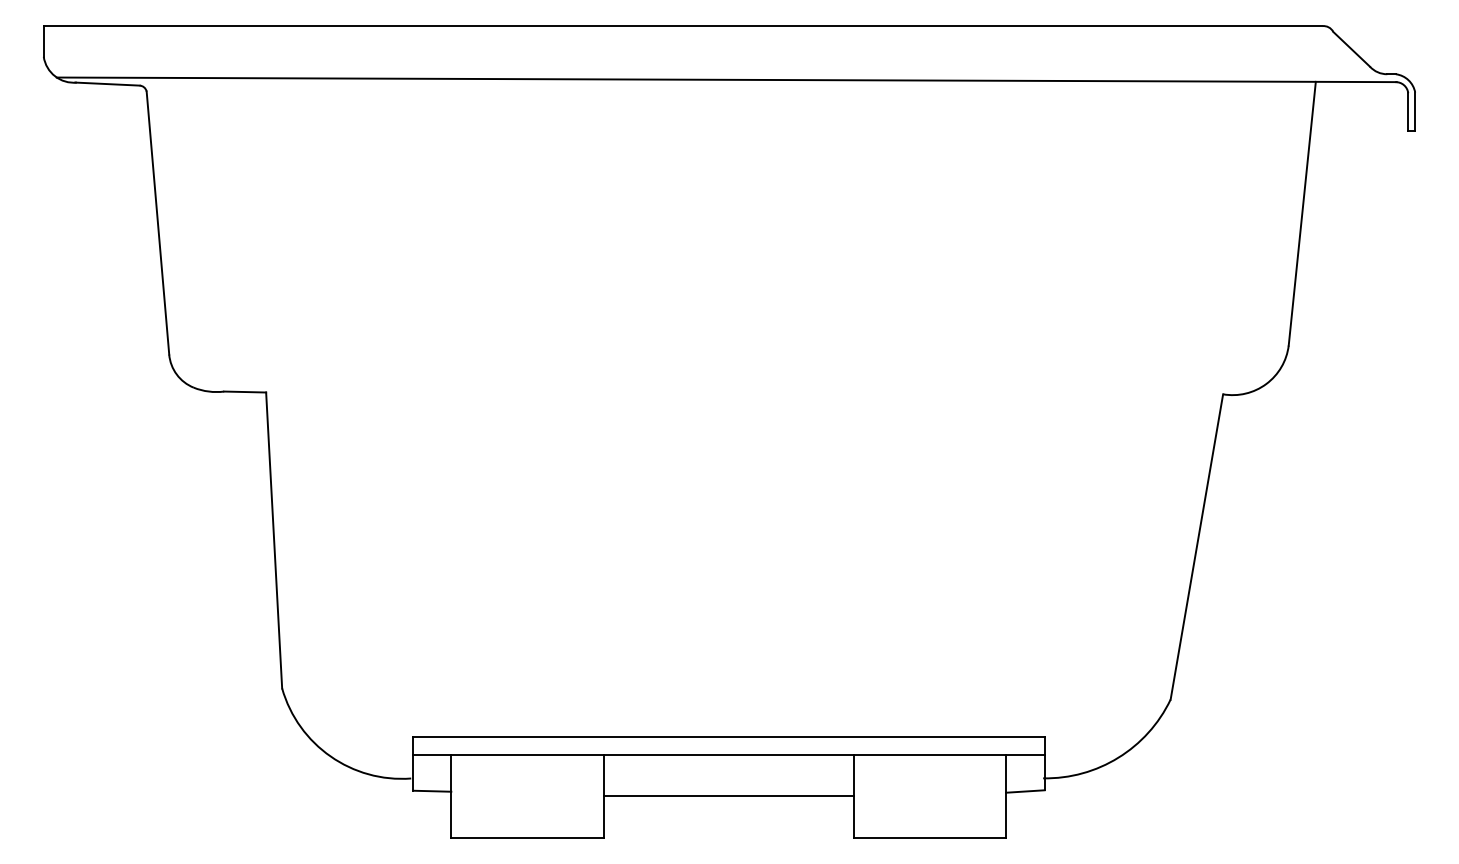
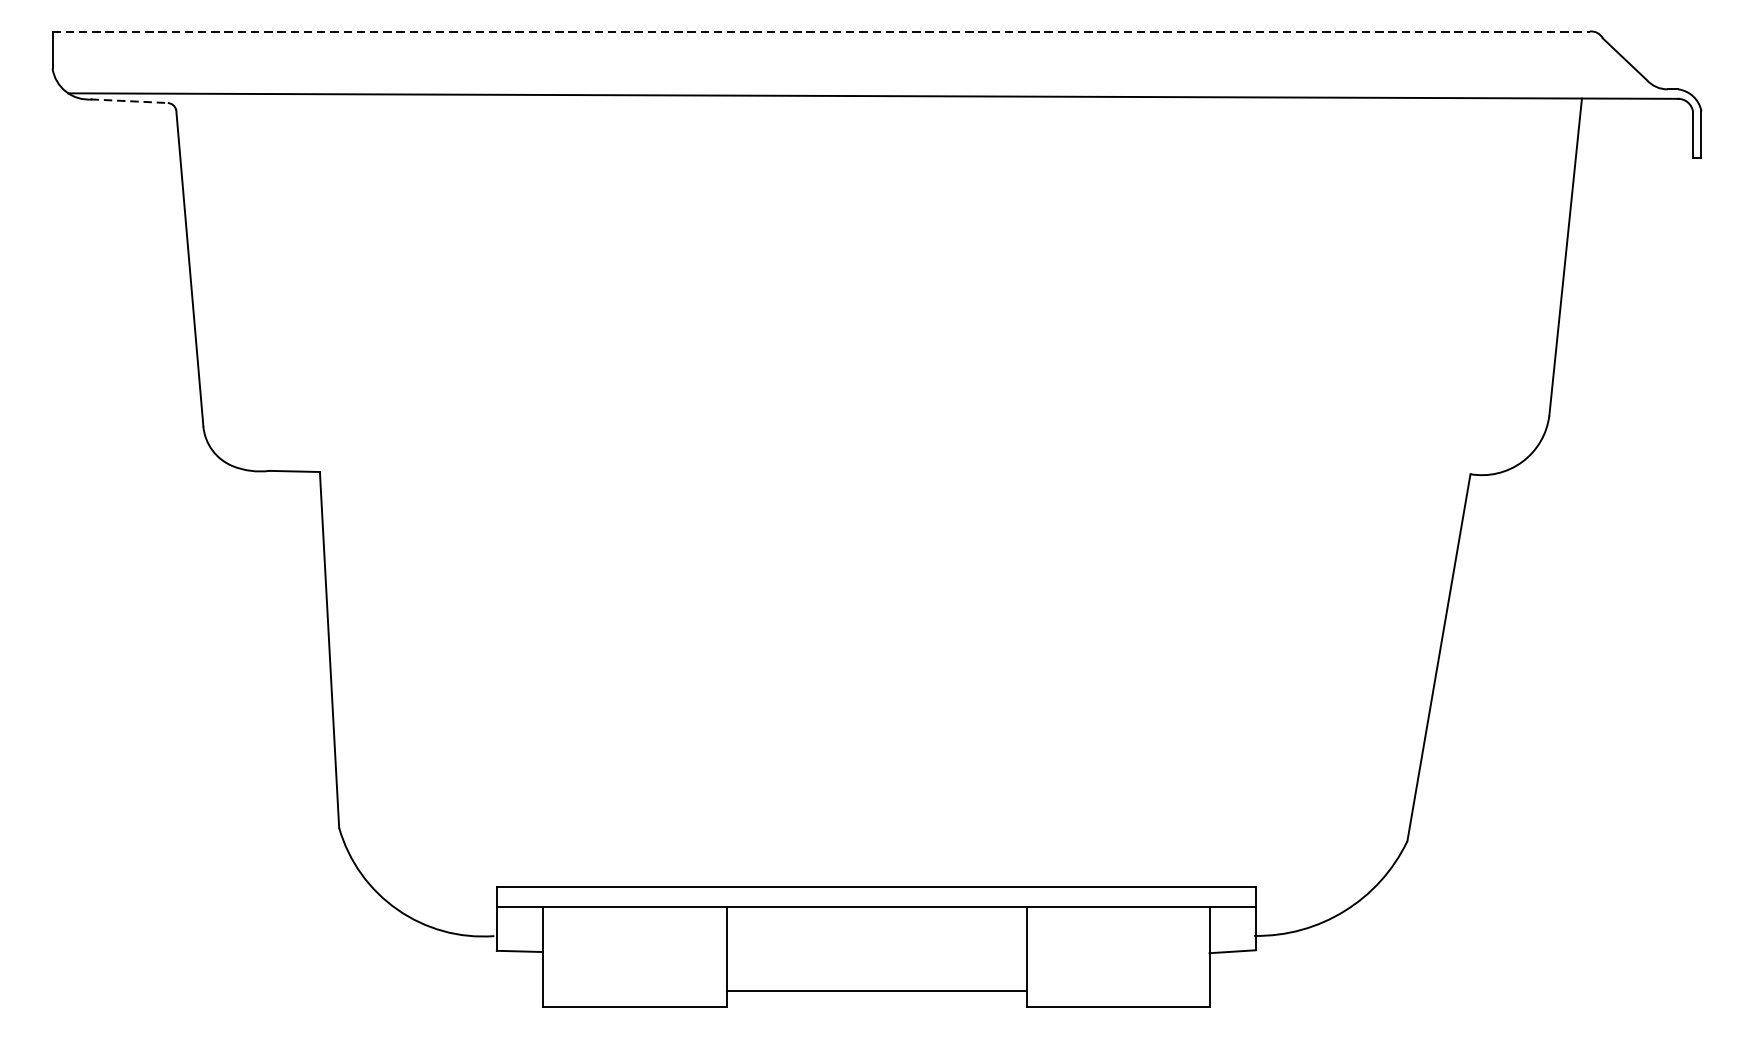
line: (683, 26) -> (821, 31), solid -> dashed
line: (108, 84) -> (130, 101), solid -> dashed
line: (729, 796) -> (877, 991), moved

